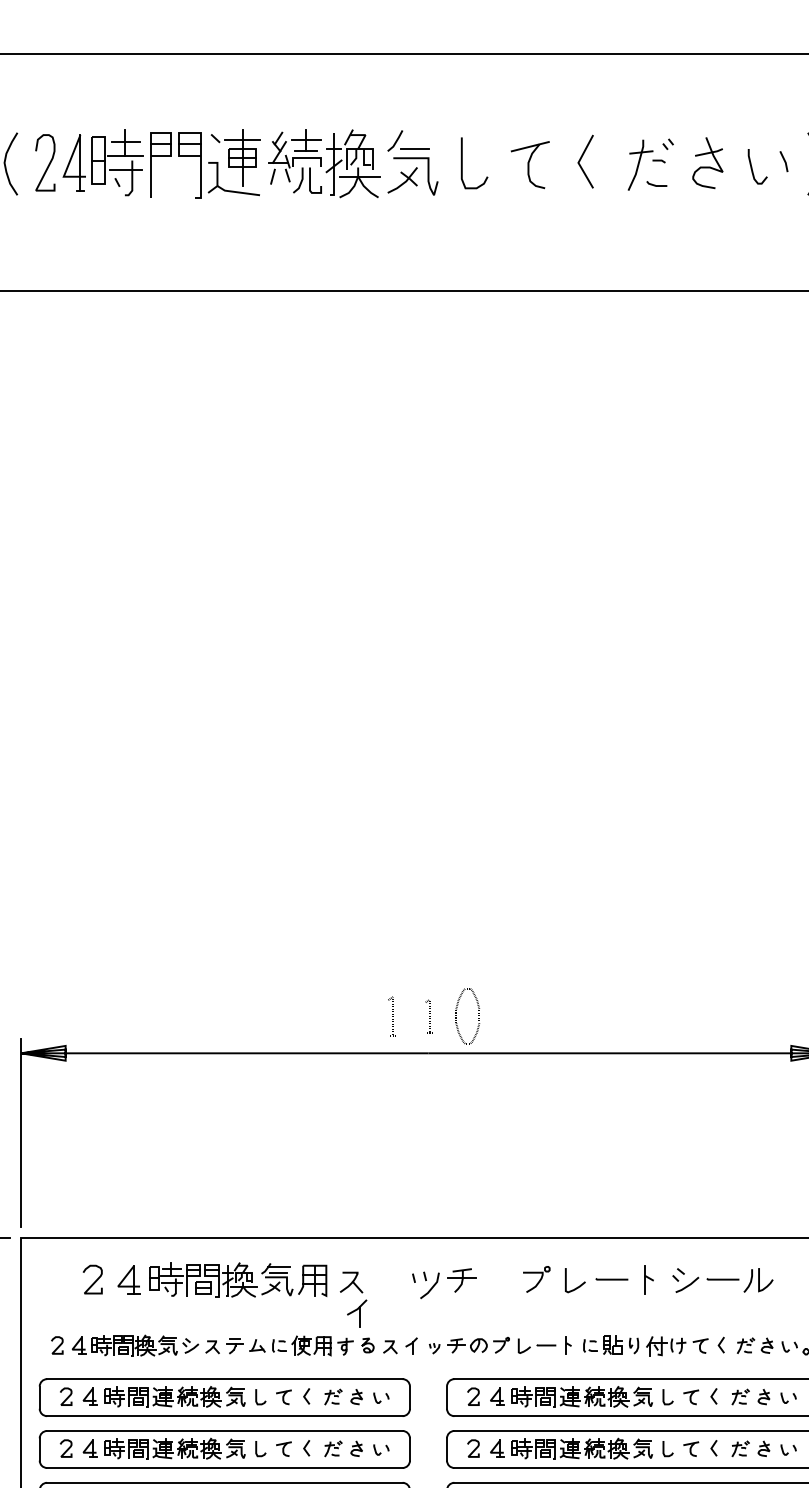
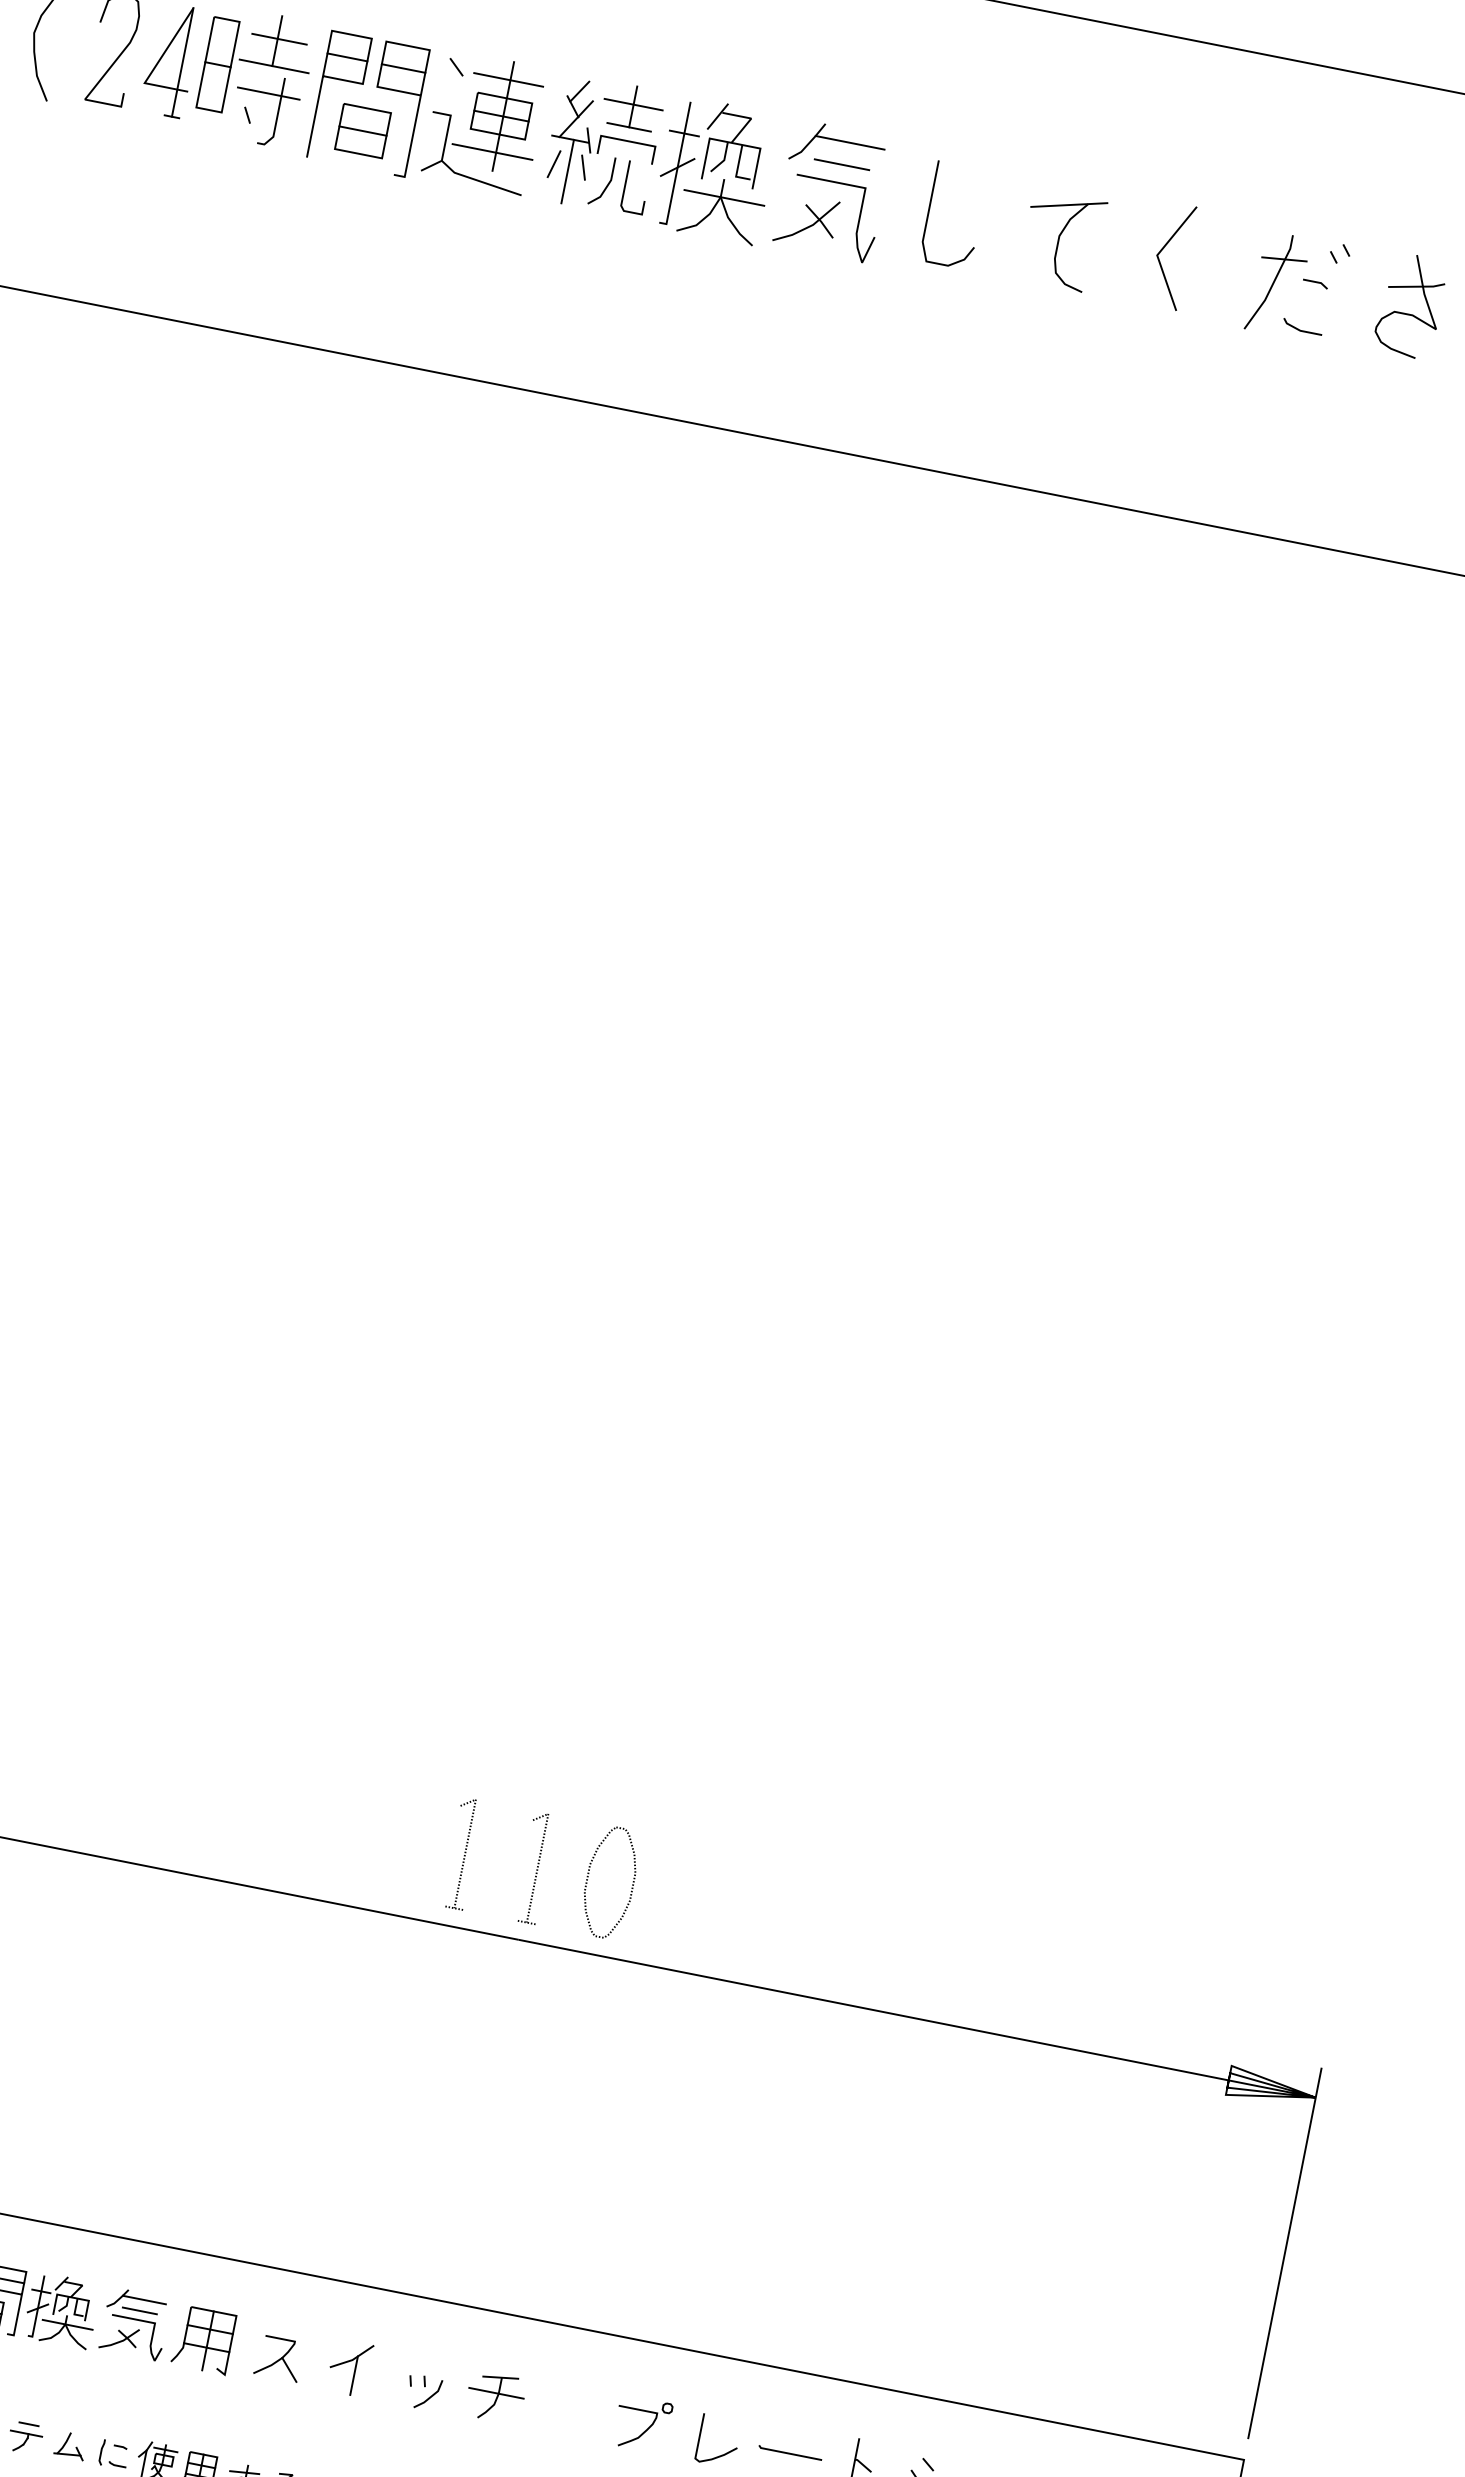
line: (416, 137) -> (850, 142), added
line: (241, 176) -> (492, 151), added
part: (175, 178) -> (362, 129), added
line: (280, 178) -> (568, 170), added
part: (391, 1016) -> (460, 1853), size x1.43
part: (428, 1016) -> (533, 1867), size x1.67
part: (425, 1284) -> (423, 2391), size x0.62
part: (357, 1313) -> (350, 2368), moved

